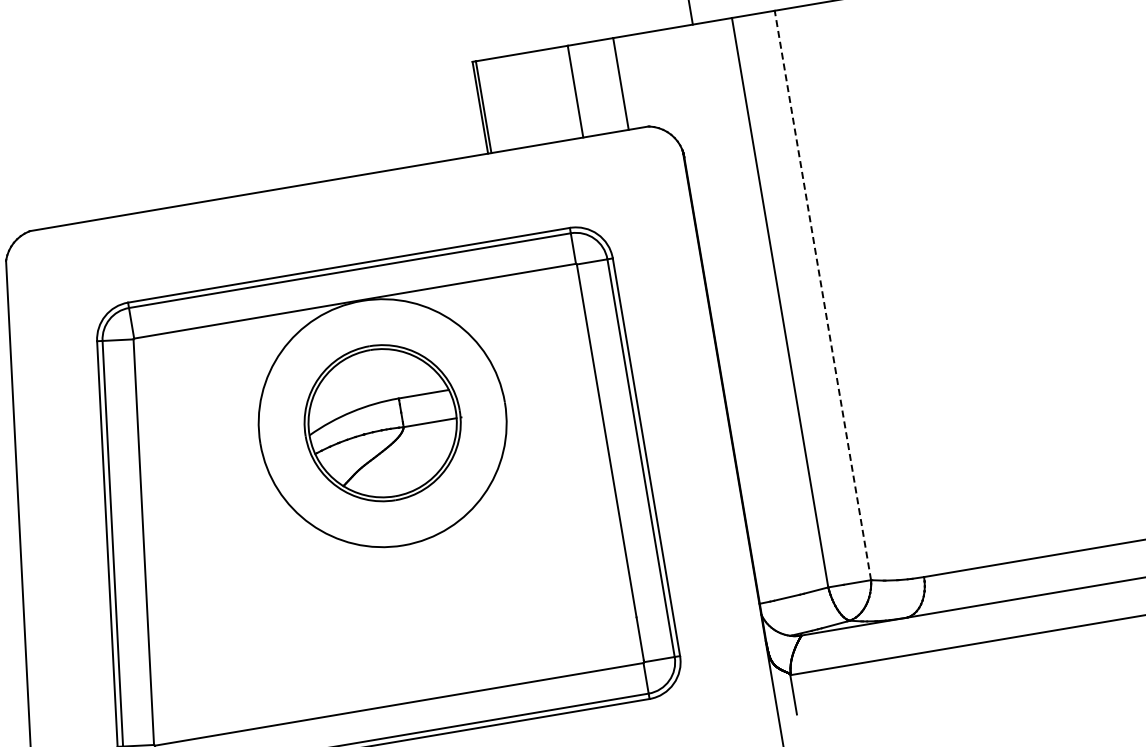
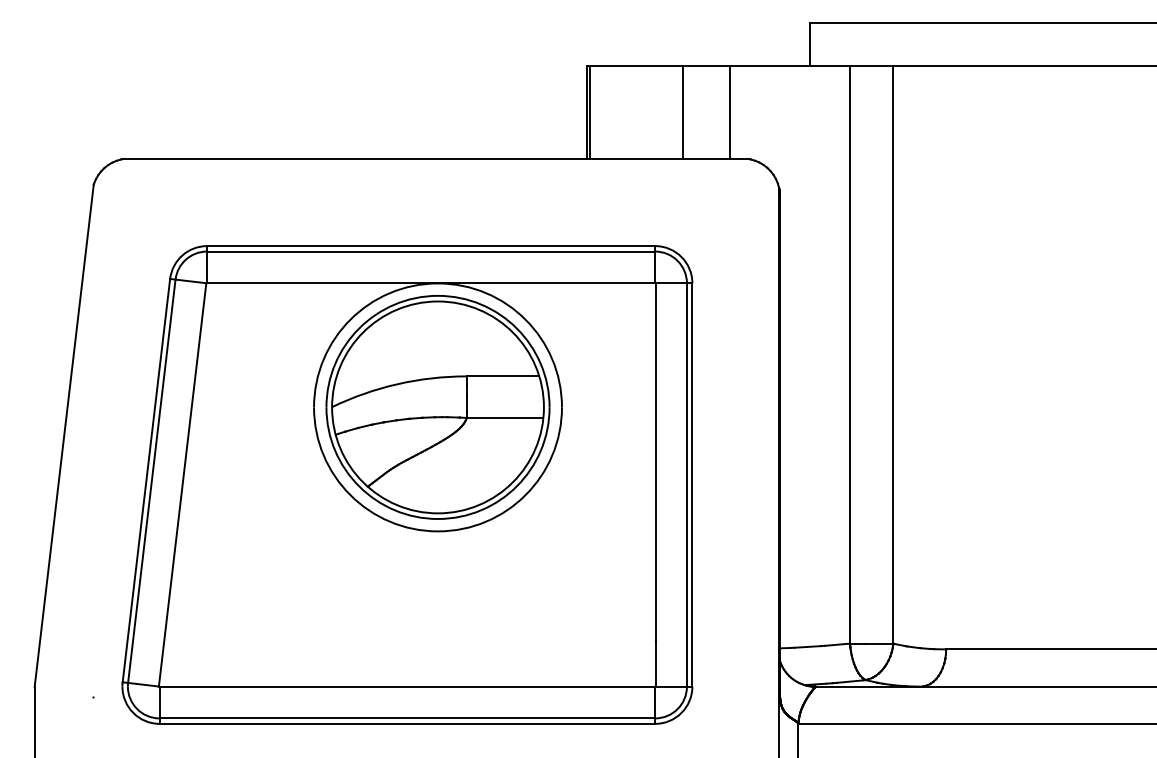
line: (822, 295) -> (893, 354), dashed -> solid
part: (382, 423) -> (437, 407), size x1.43

